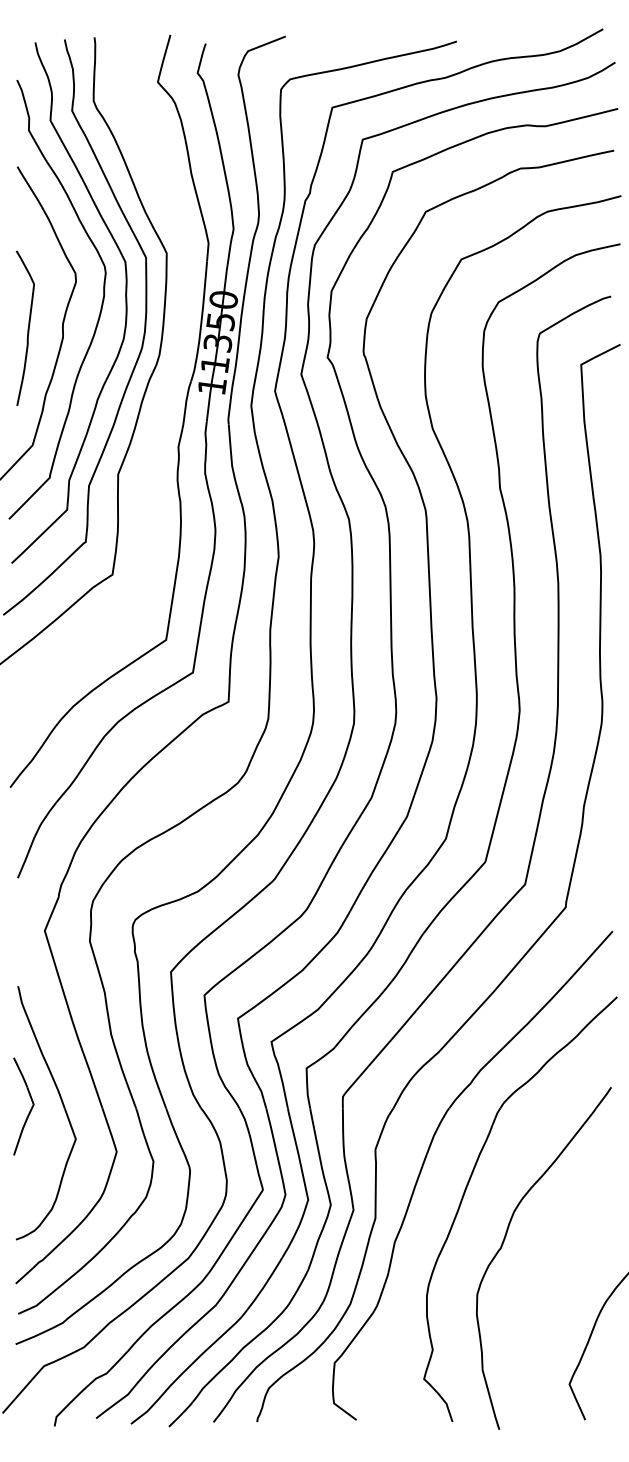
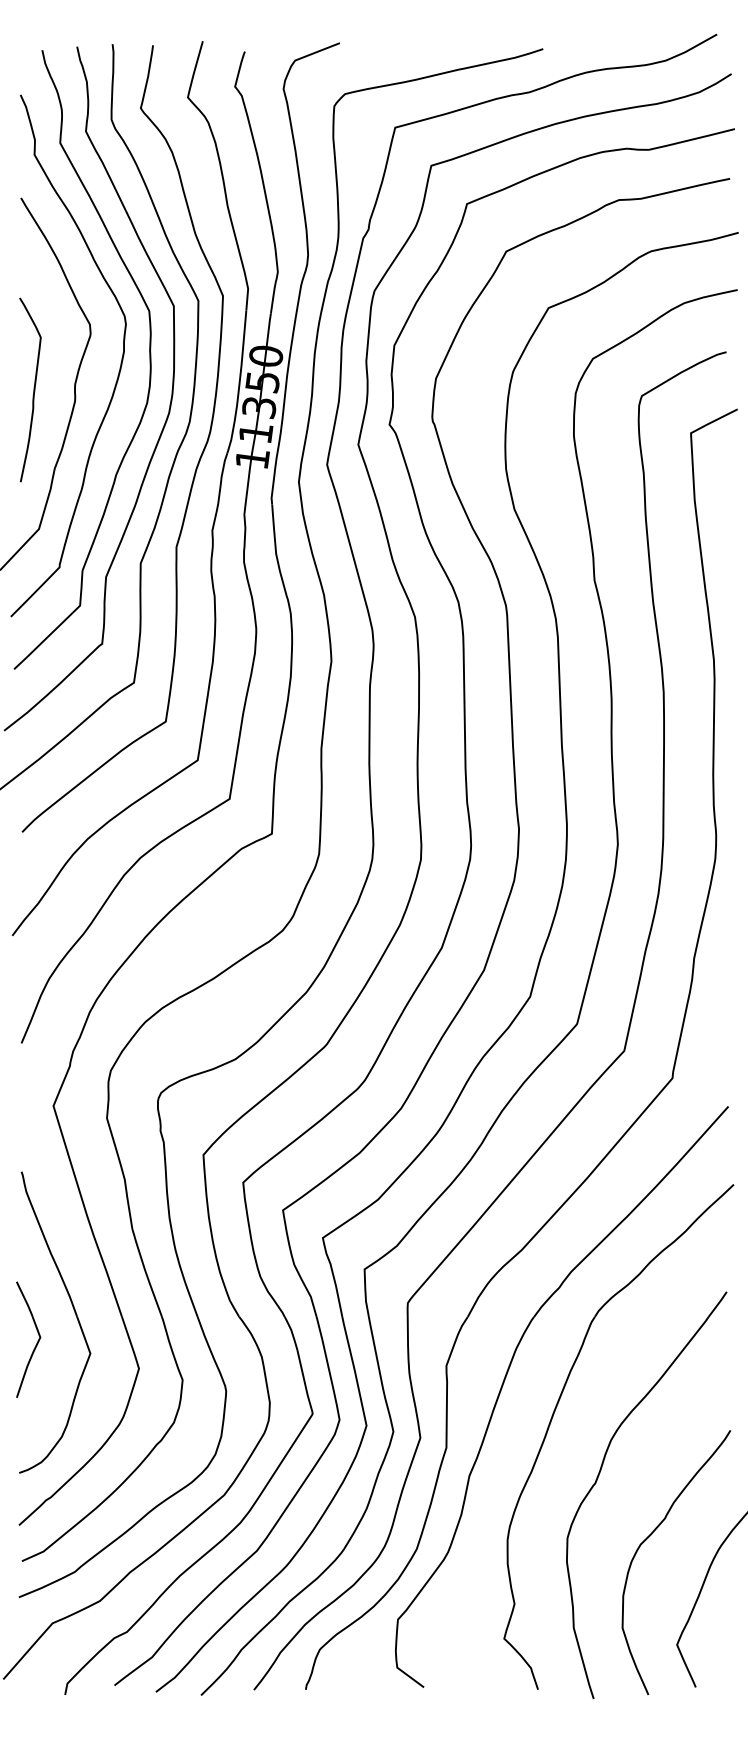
curve: (165, 390) -> (196, 463), added
part: (29, 1110) -> (35, 1344), moved
curve: (547, 1292) -> (650, 1535), added

